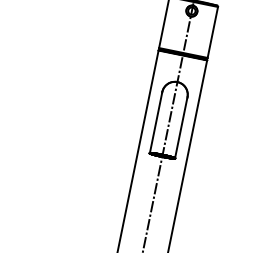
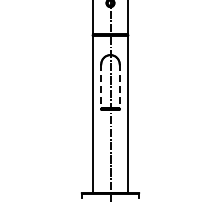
line: (156, 123) -> (101, 87), solid -> dashed
line: (180, 128) -> (119, 87), solid -> dashed

